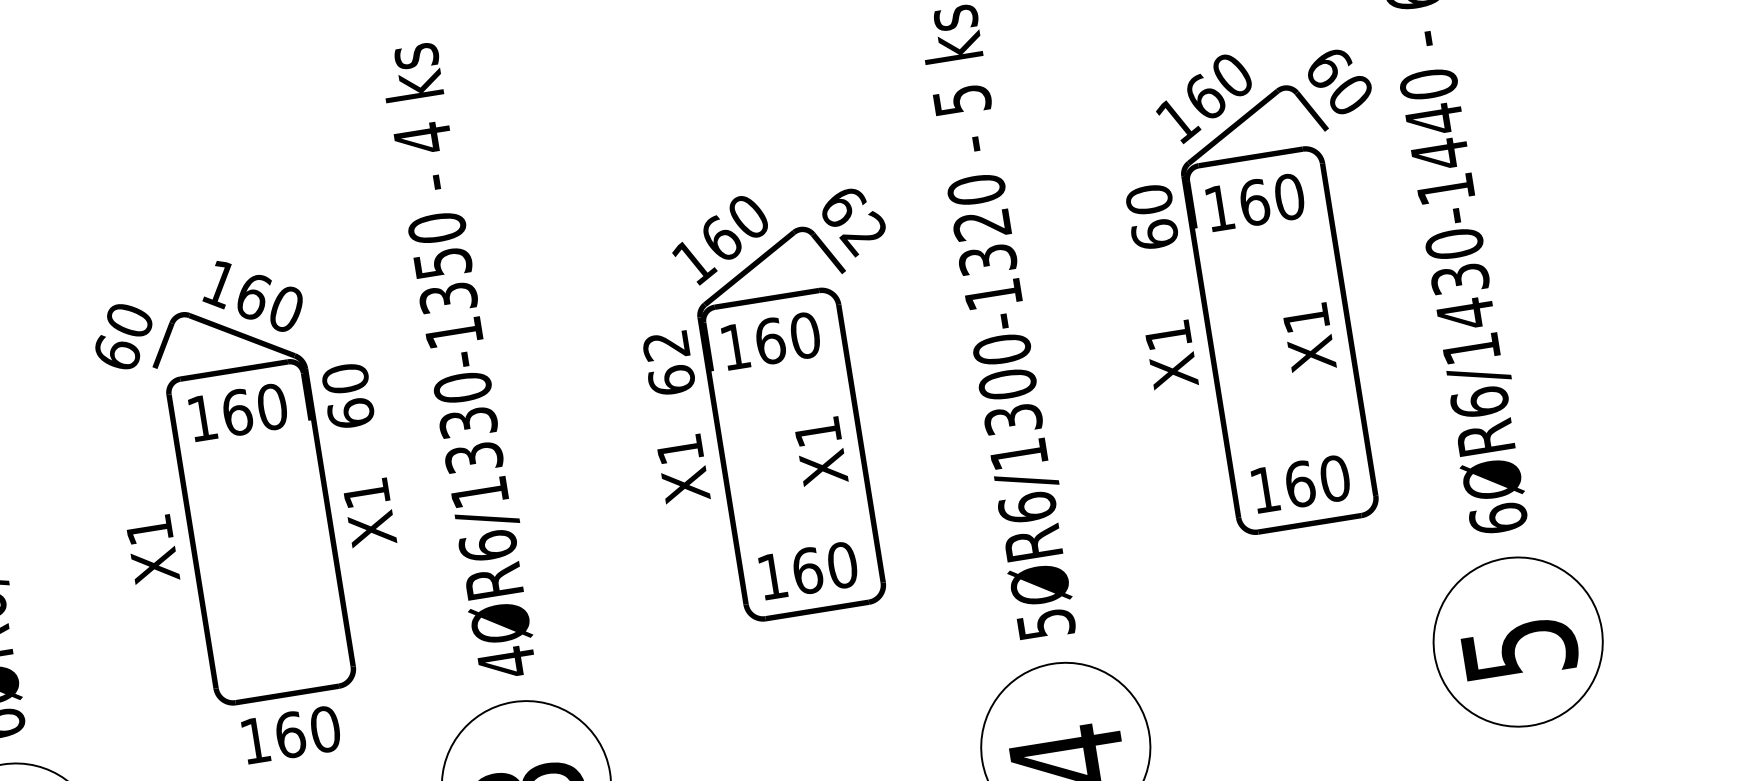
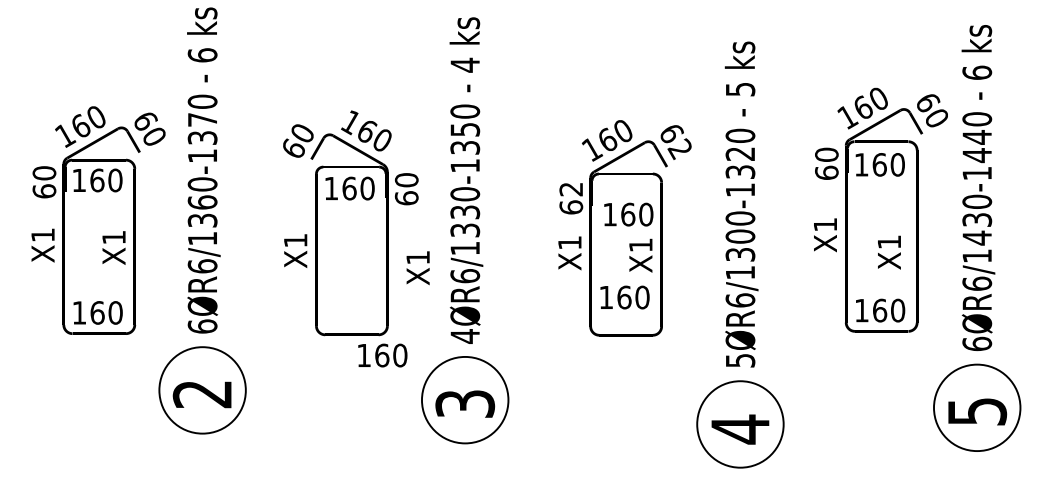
text: (1309, 337) -> (889, 252), moved
text: (770, 340) -> (628, 214), moved
text: (368, 514) -> (417, 268), moved
text: (807, 570) -> (624, 297), moved
text: (290, 734) -> (382, 355), moved

